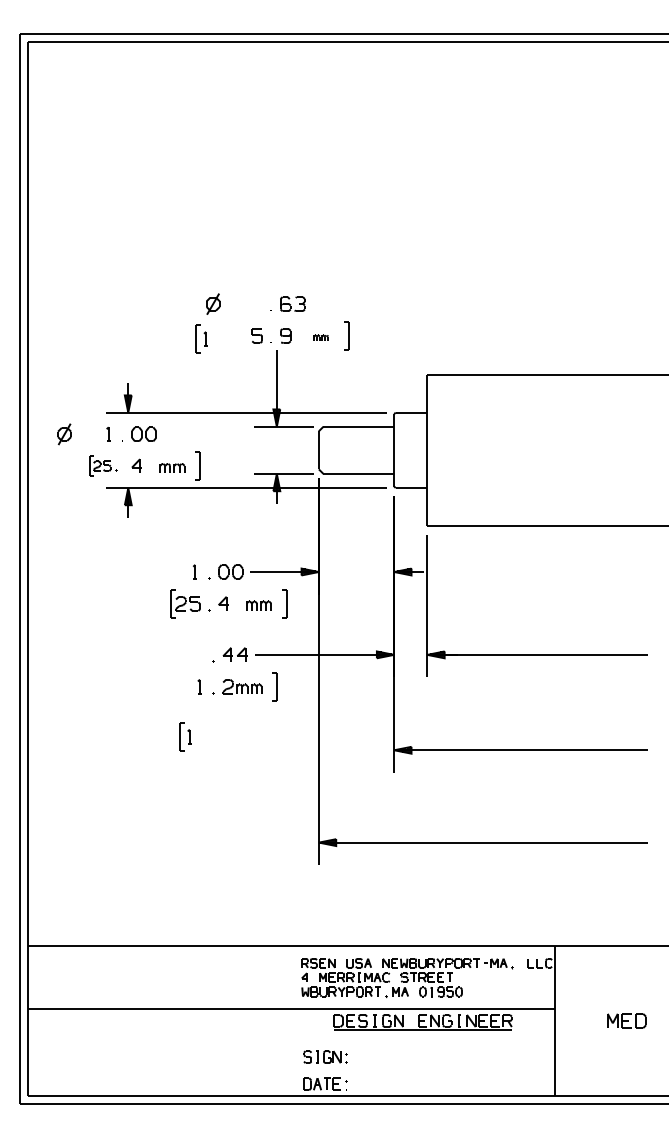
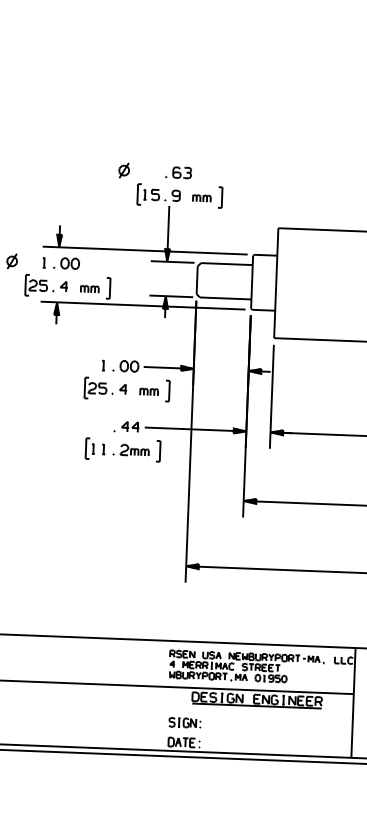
part: (320, 337) -> (201, 197), size x1.67
part: (201, 338) -> (141, 194), moved
part: (103, 465) -> (39, 285), size x1.43
part: (185, 736) -> (90, 448), moved

